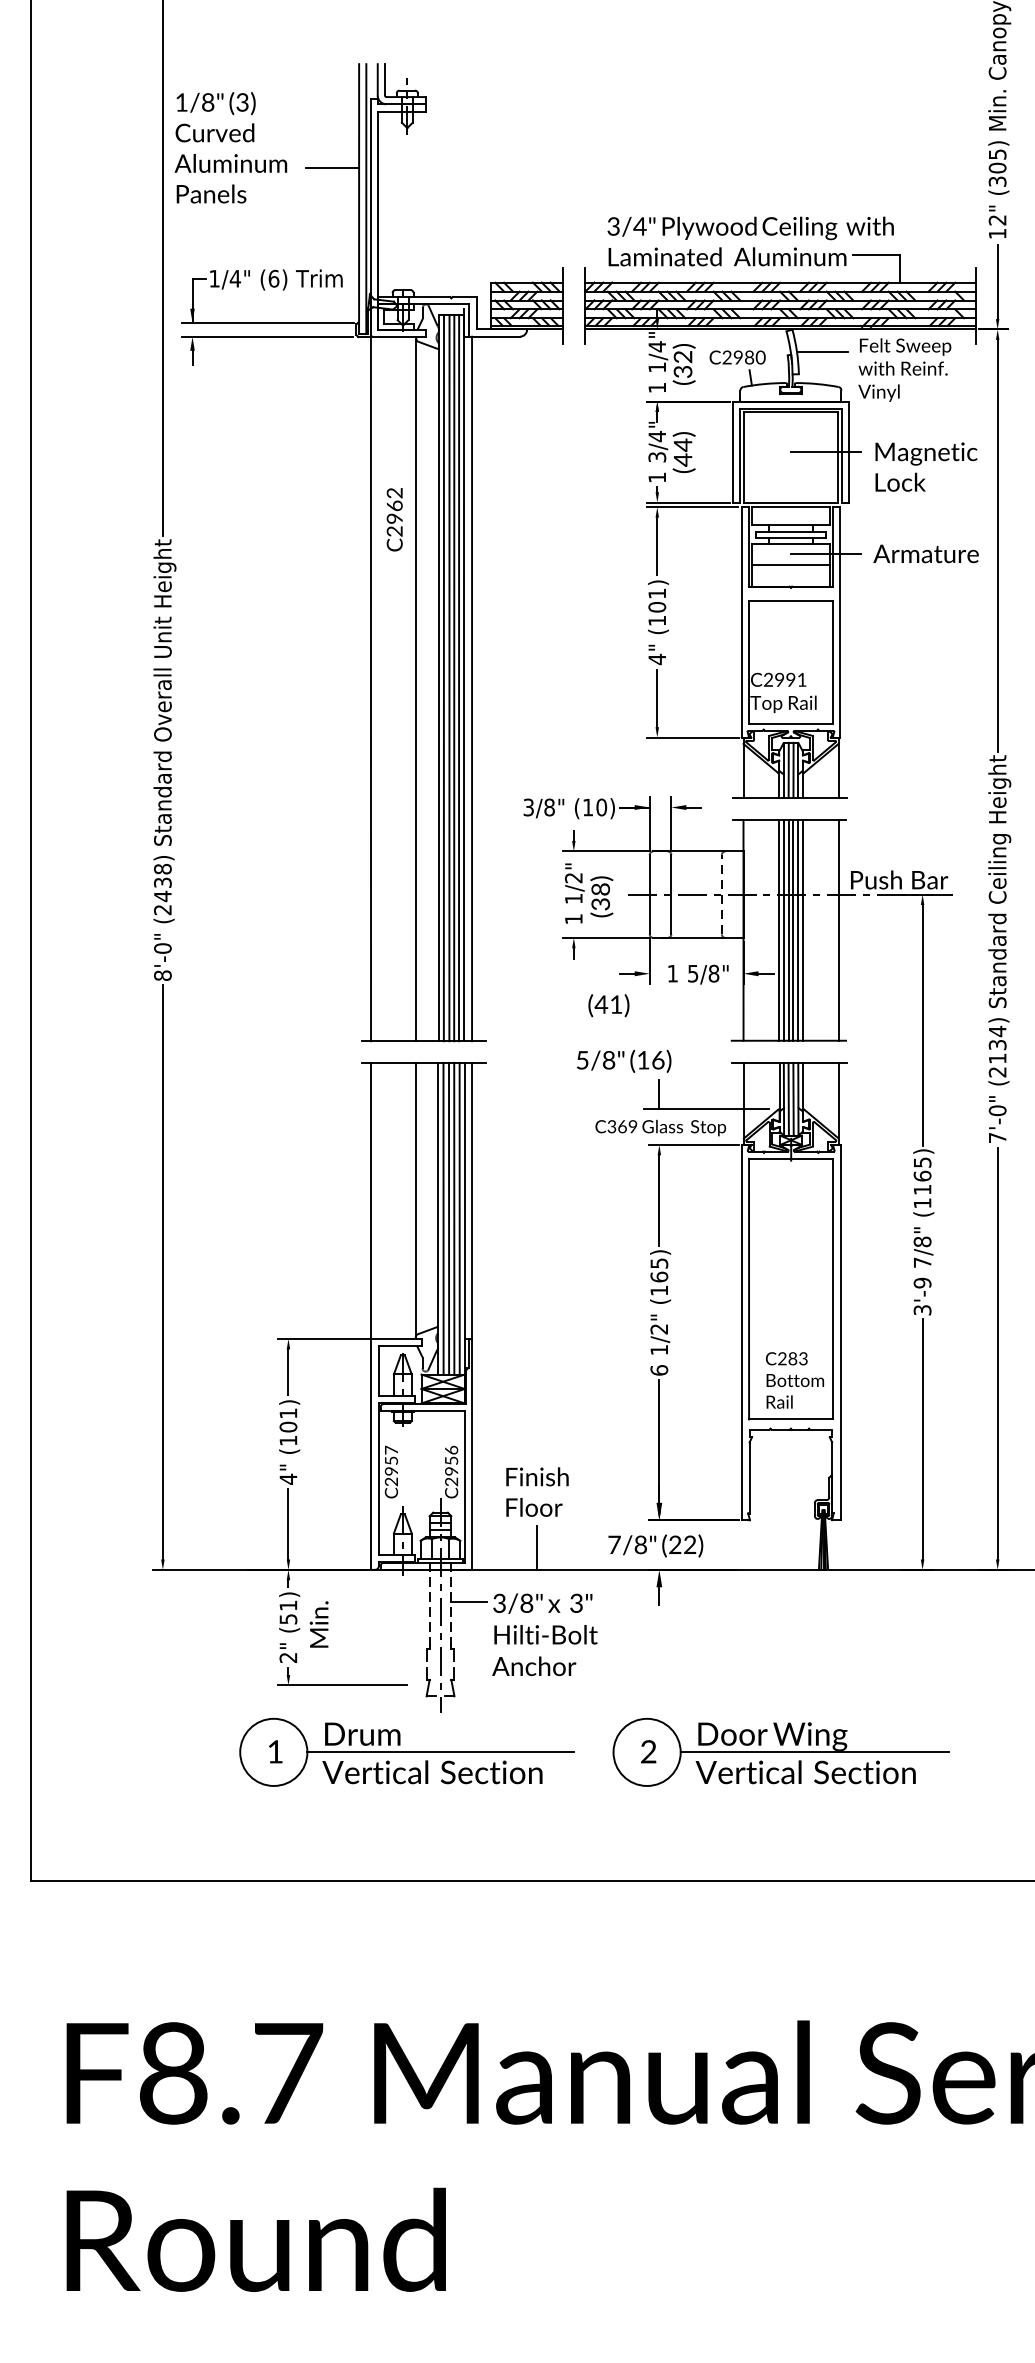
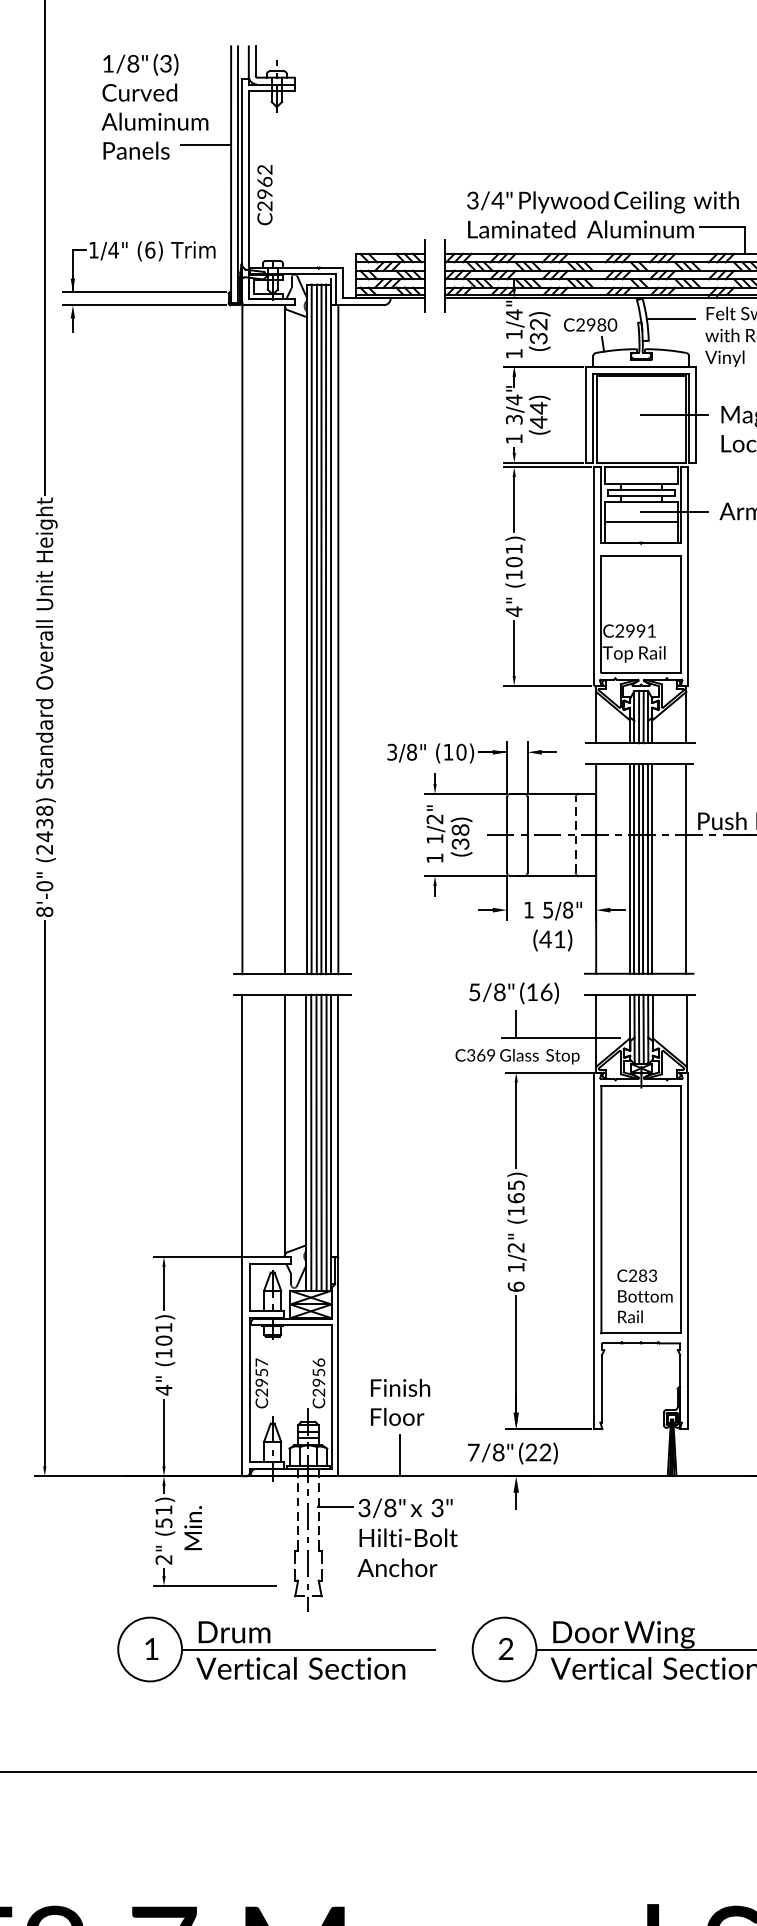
text: (230, 147) -> (154, 106), moved
text: (394, 519) -> (264, 194), moved
text: (608, 1005) -> (552, 940), moved
text: (624, 1060) -> (514, 992), moved

